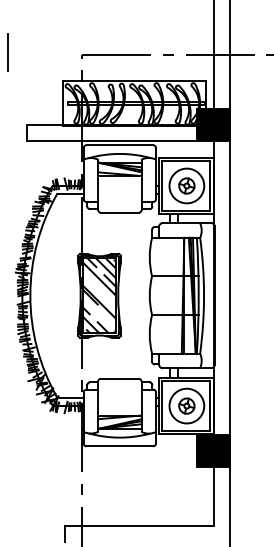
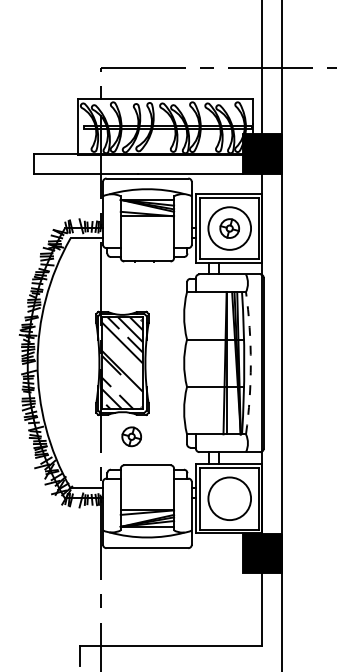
line: (8, 52) -> (10, 64), removed
arc: (203, 295) -> (250, 363), solid -> dashed
part: (186, 405) -> (131, 436), moved

